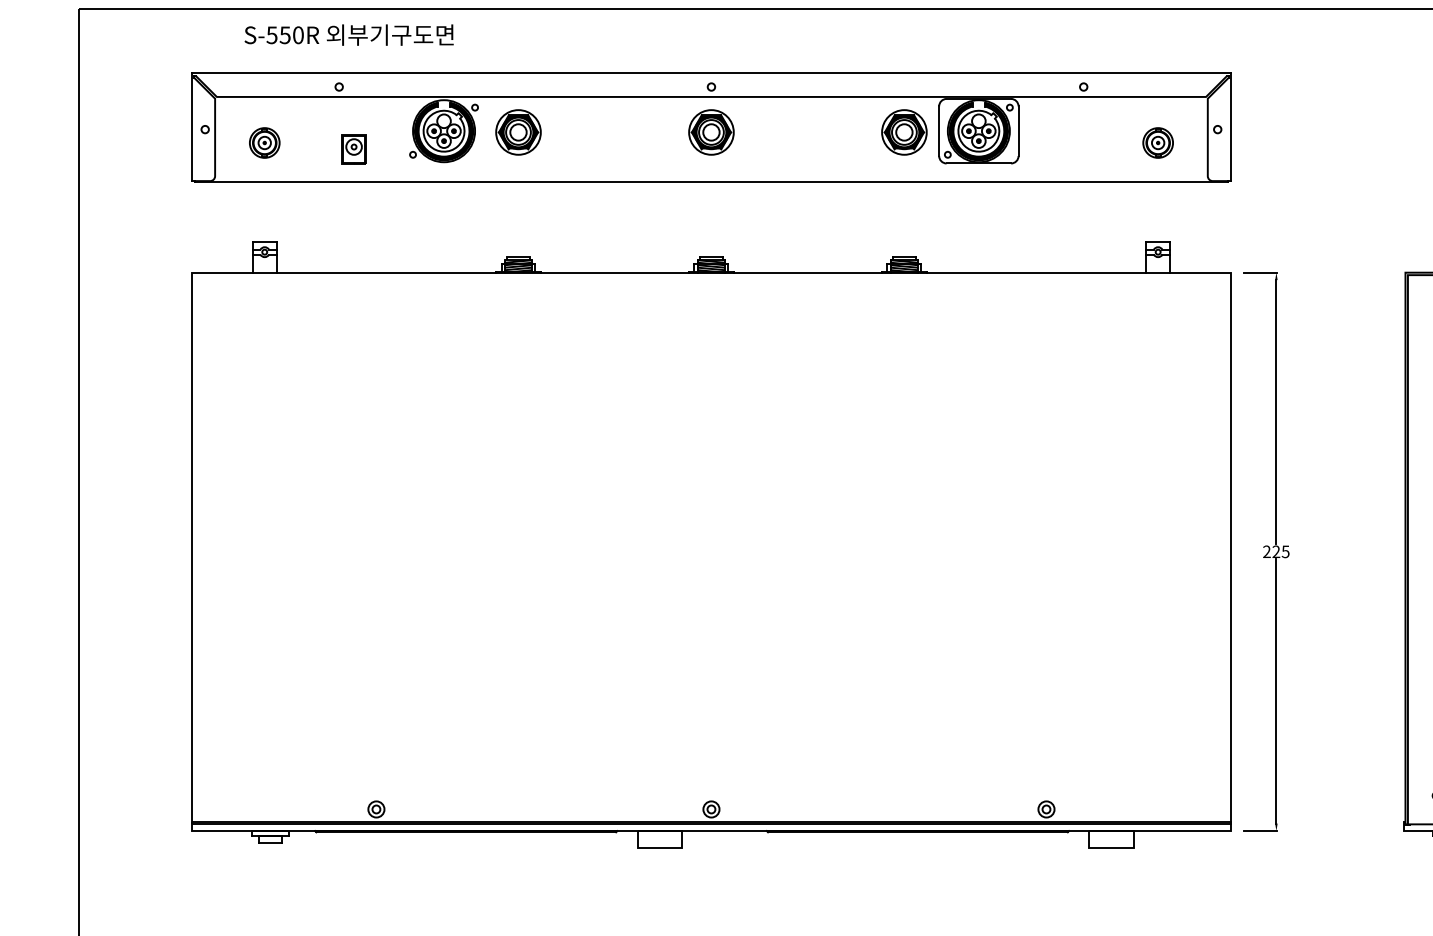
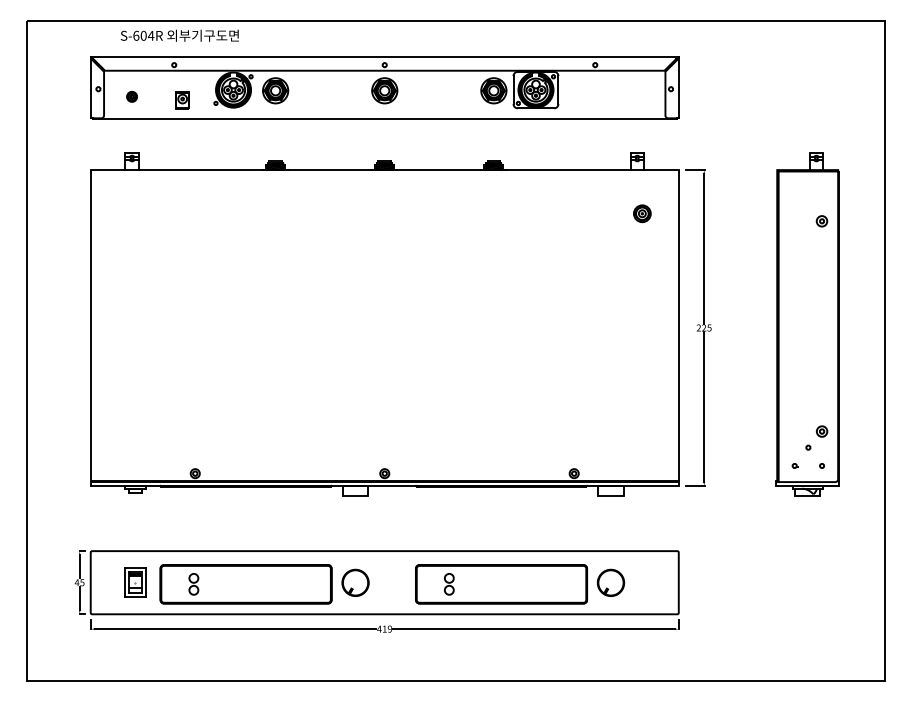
text: (284, 34) -> (143, 35), S-550R -> S-604R
part: (263, 142) -> (131, 96), size x0.6
part: (1158, 142) -> (642, 213), moved

